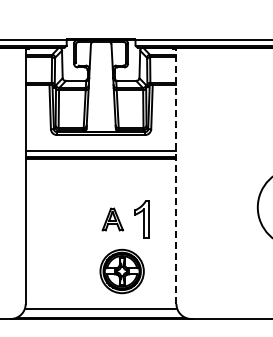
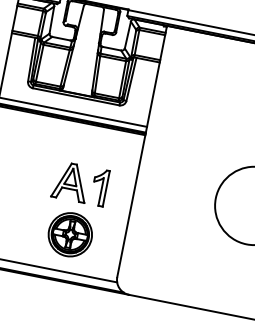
line: (176, 175) -> (142, 151), dashed -> solid
part: (112, 219) -> (70, 181), size x1.67

